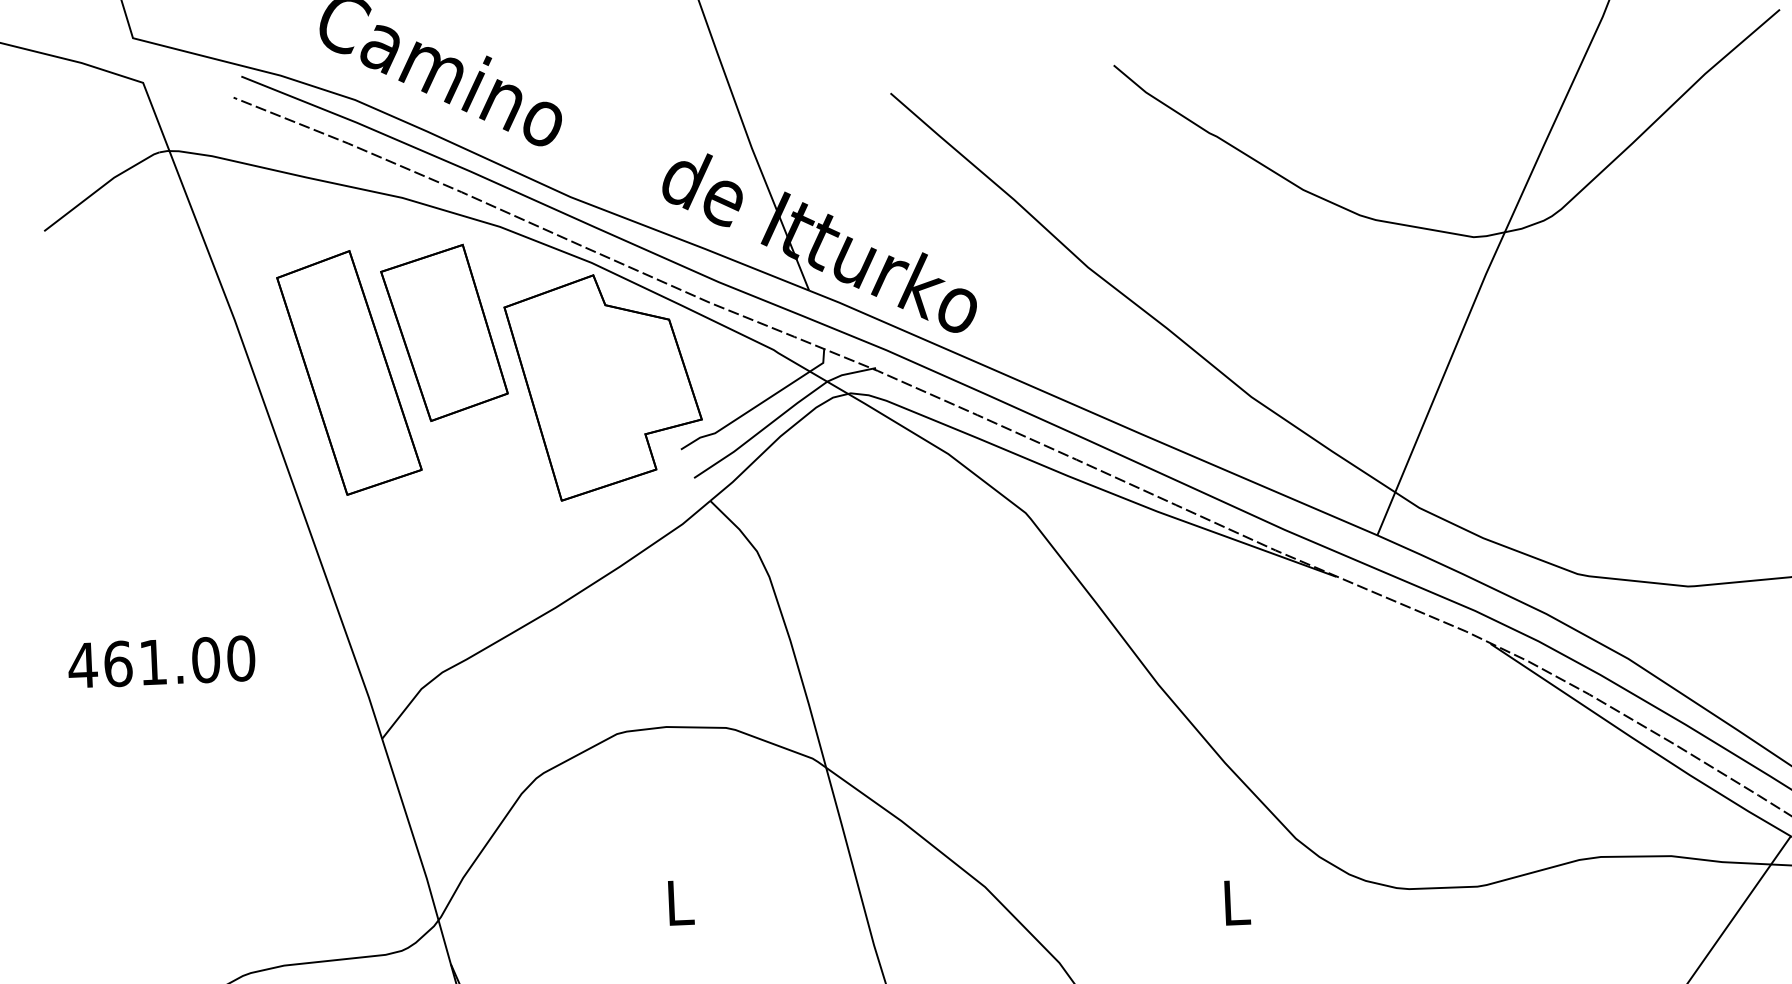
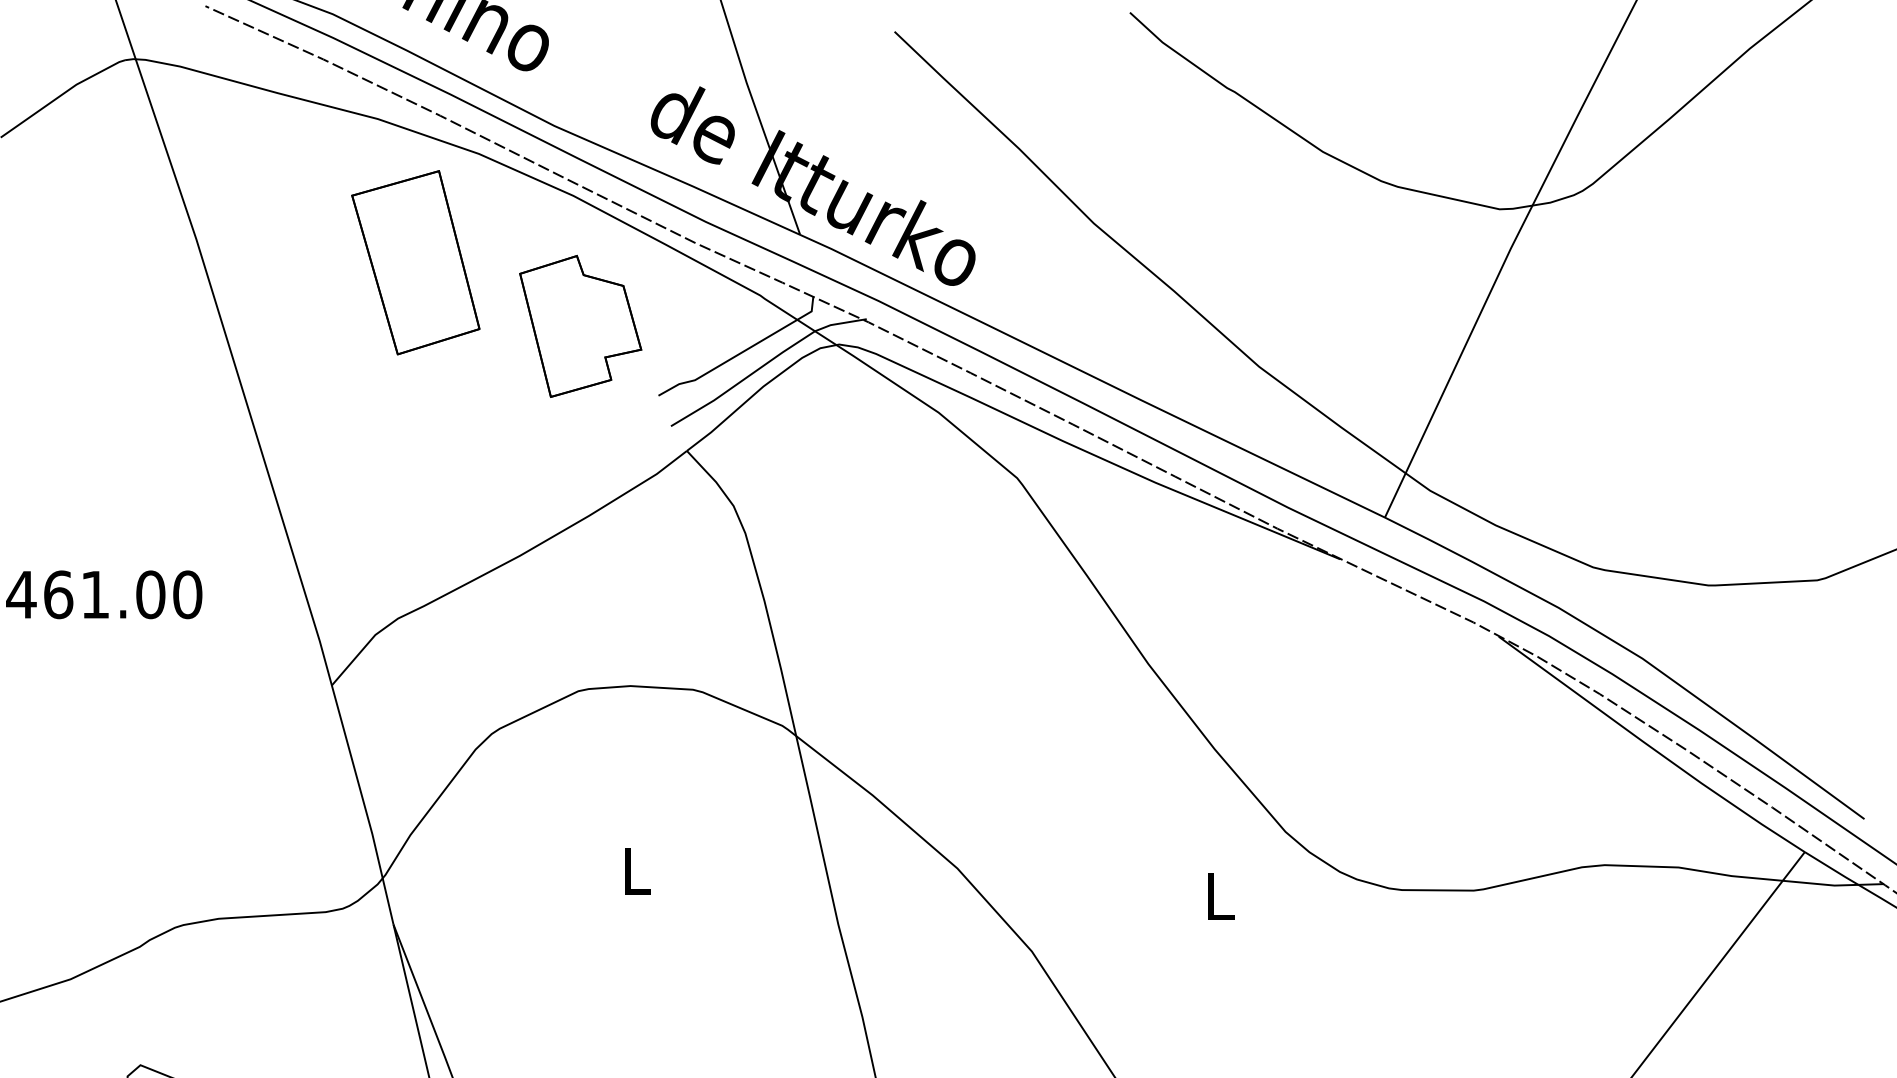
part: (348, 372) -> (313, 299), removed
part: (603, 386) -> (580, 326), size x0.6

